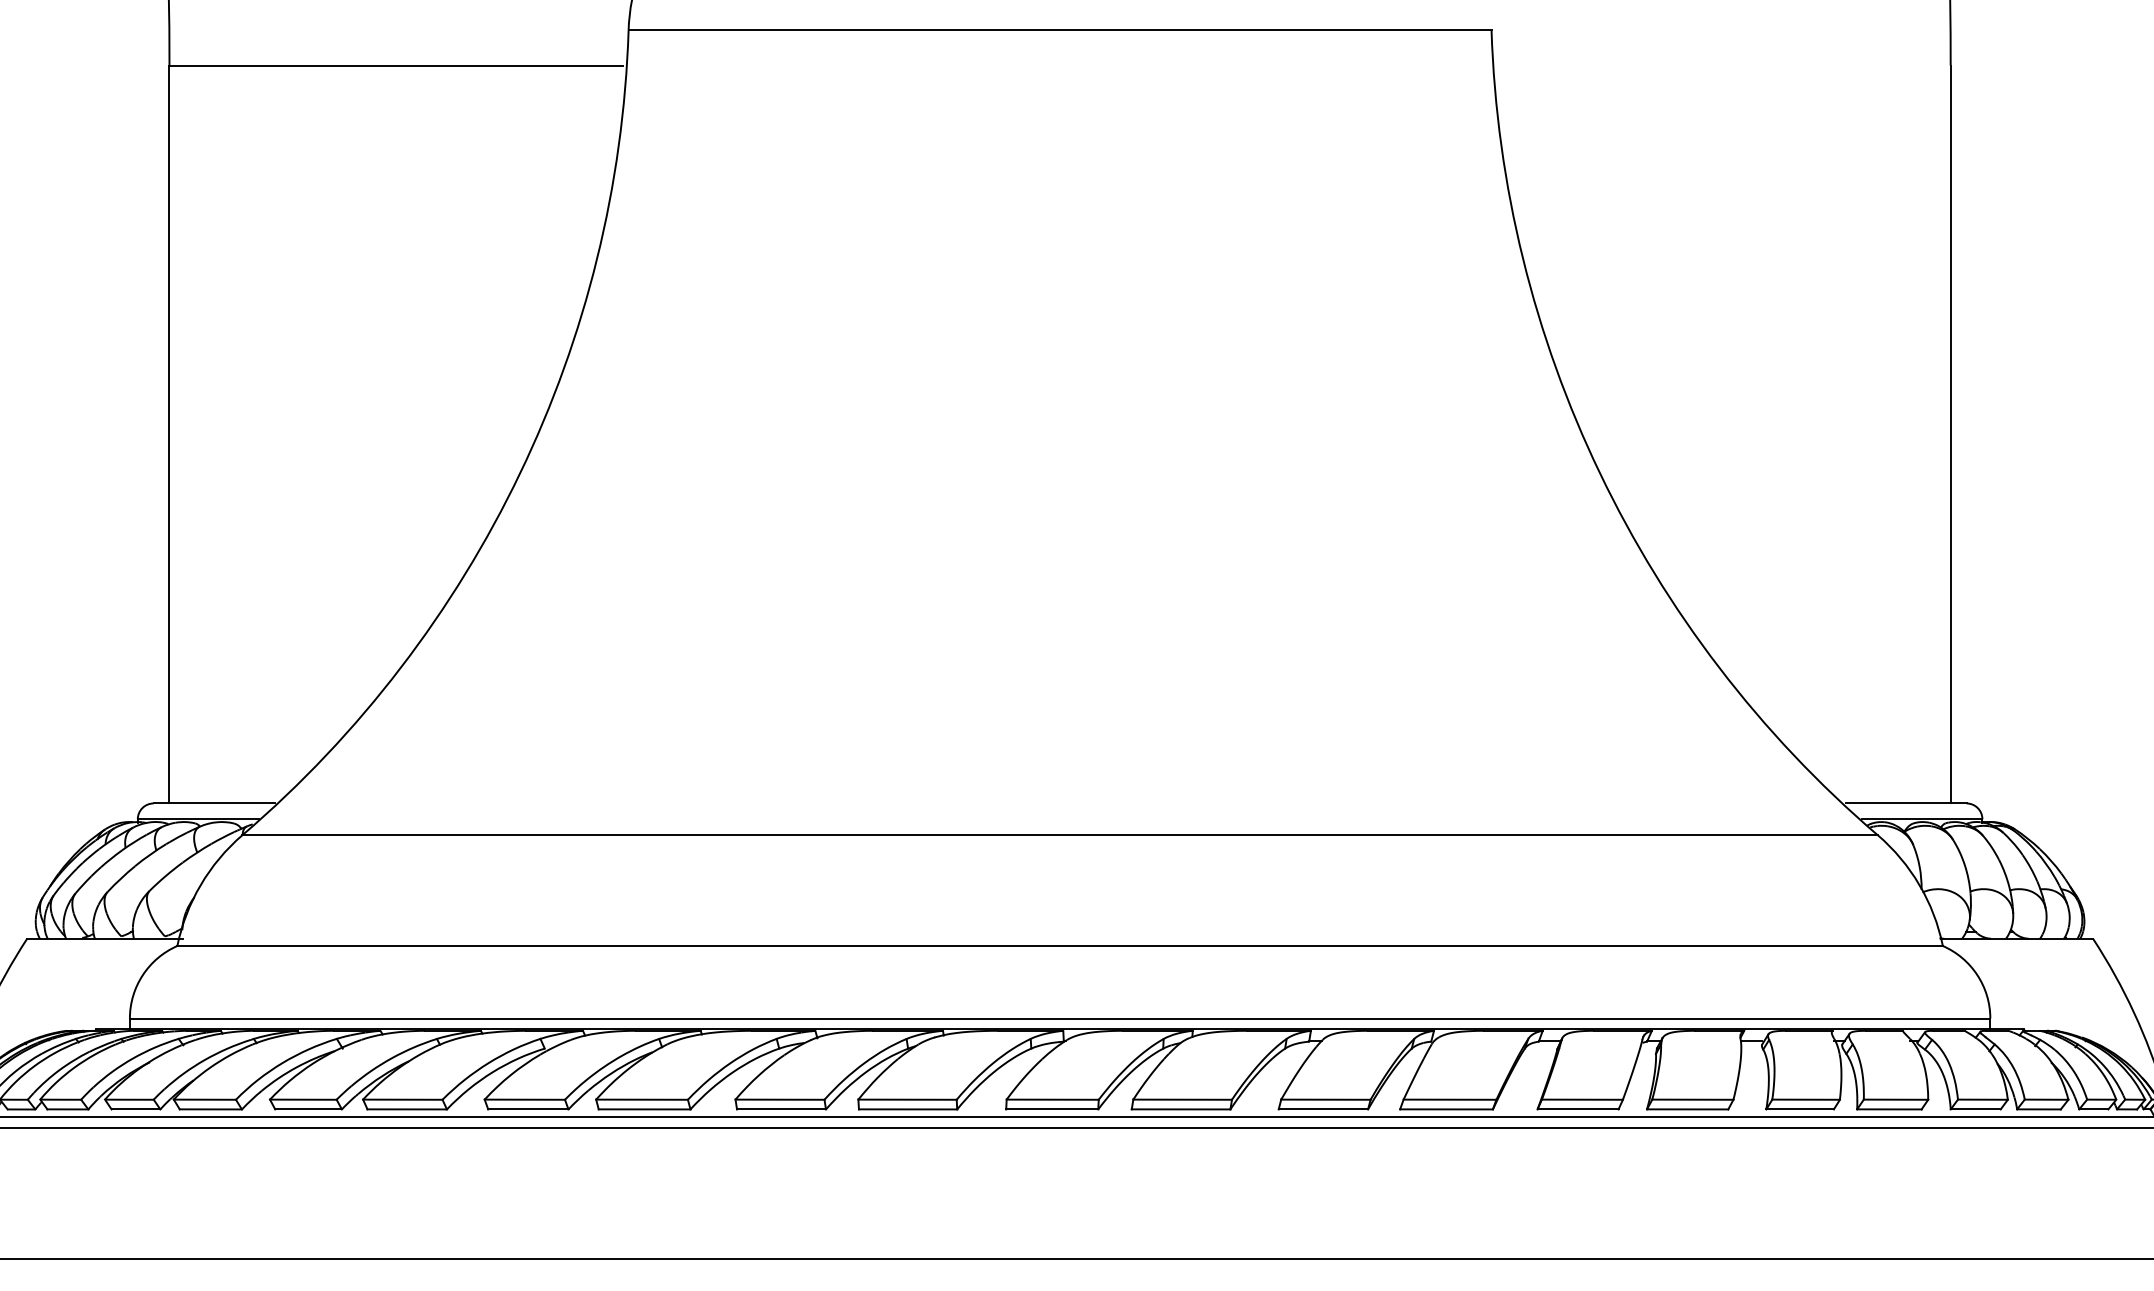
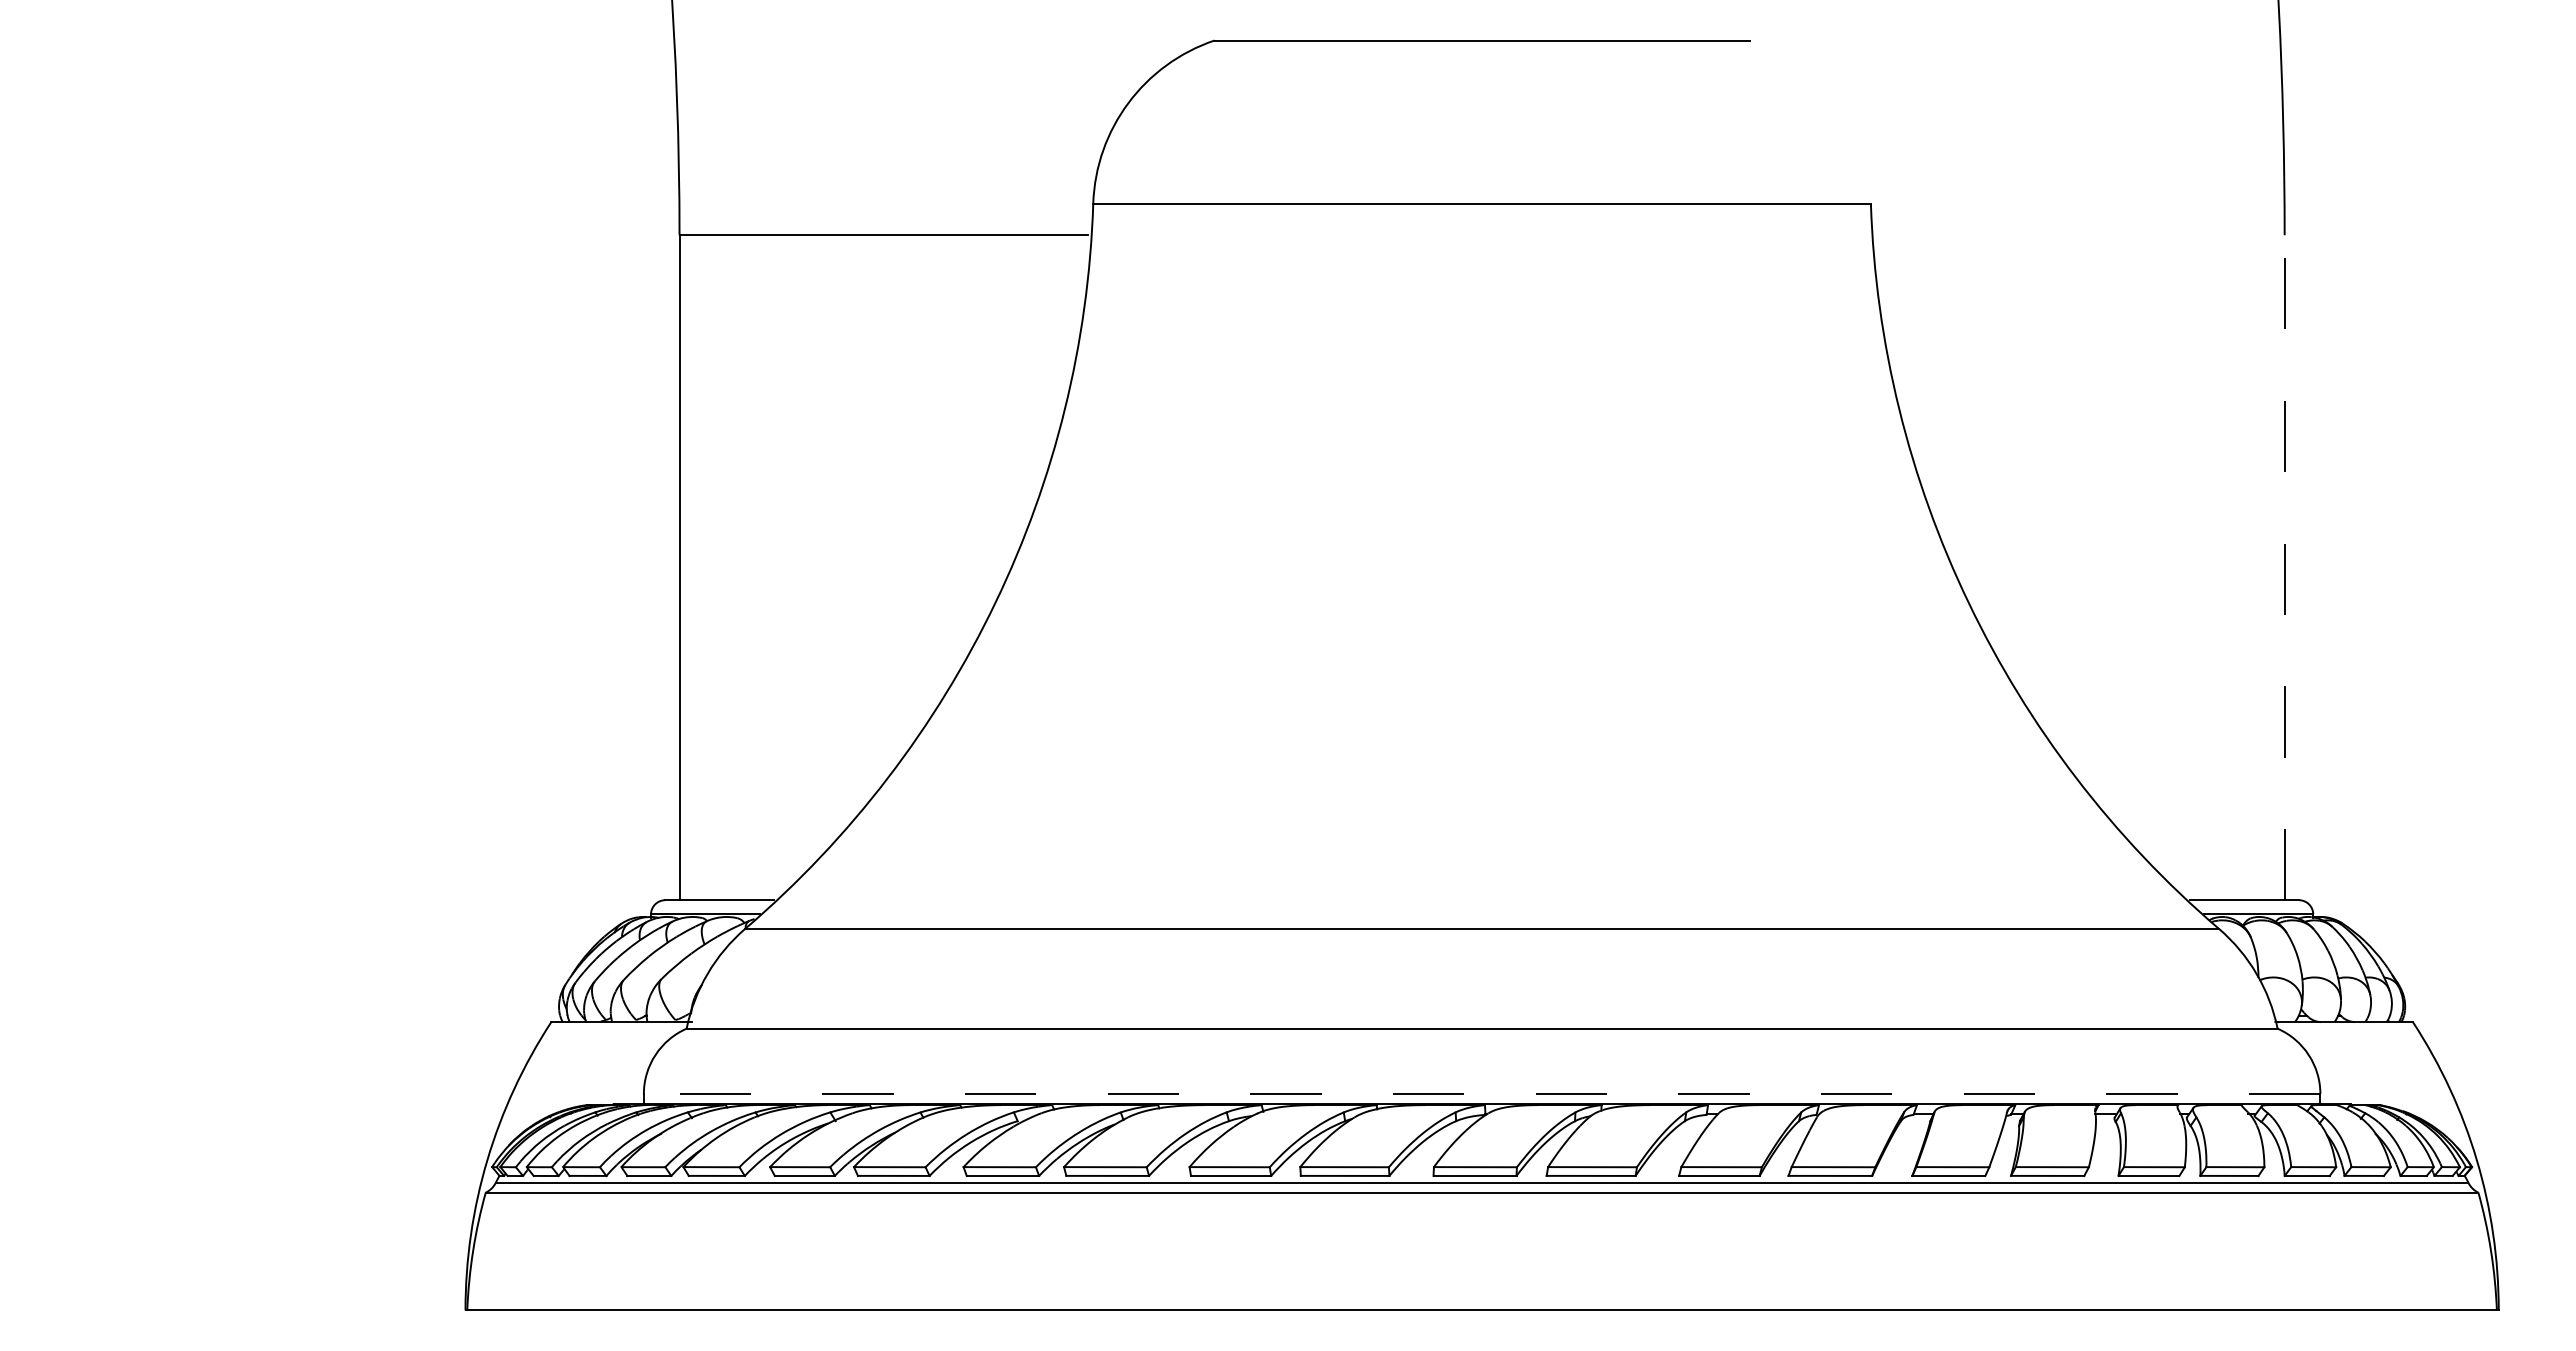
line: (1950, 434) -> (2284, 567), solid -> dashed
line: (1059, 1019) -> (1481, 1094), solid -> dashed

